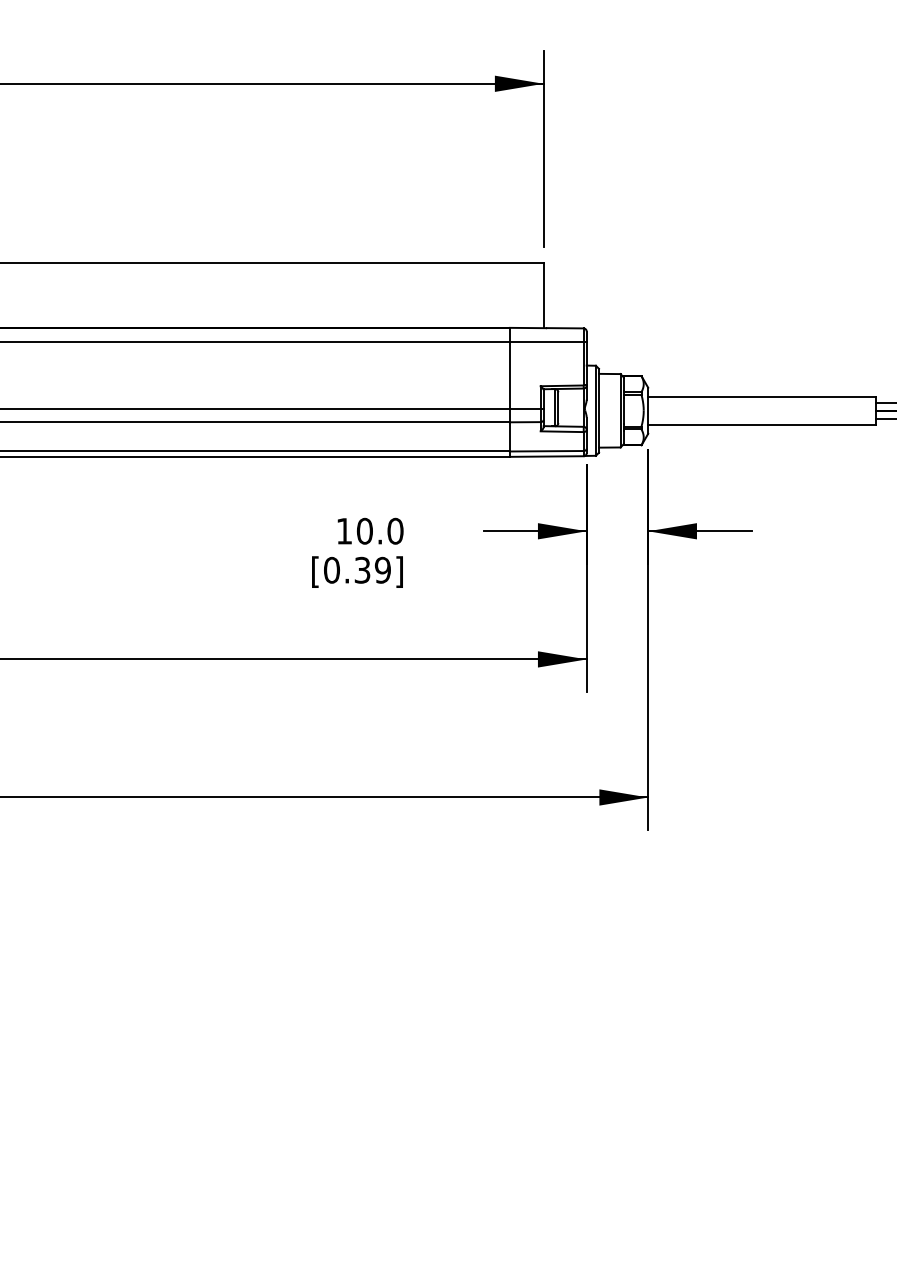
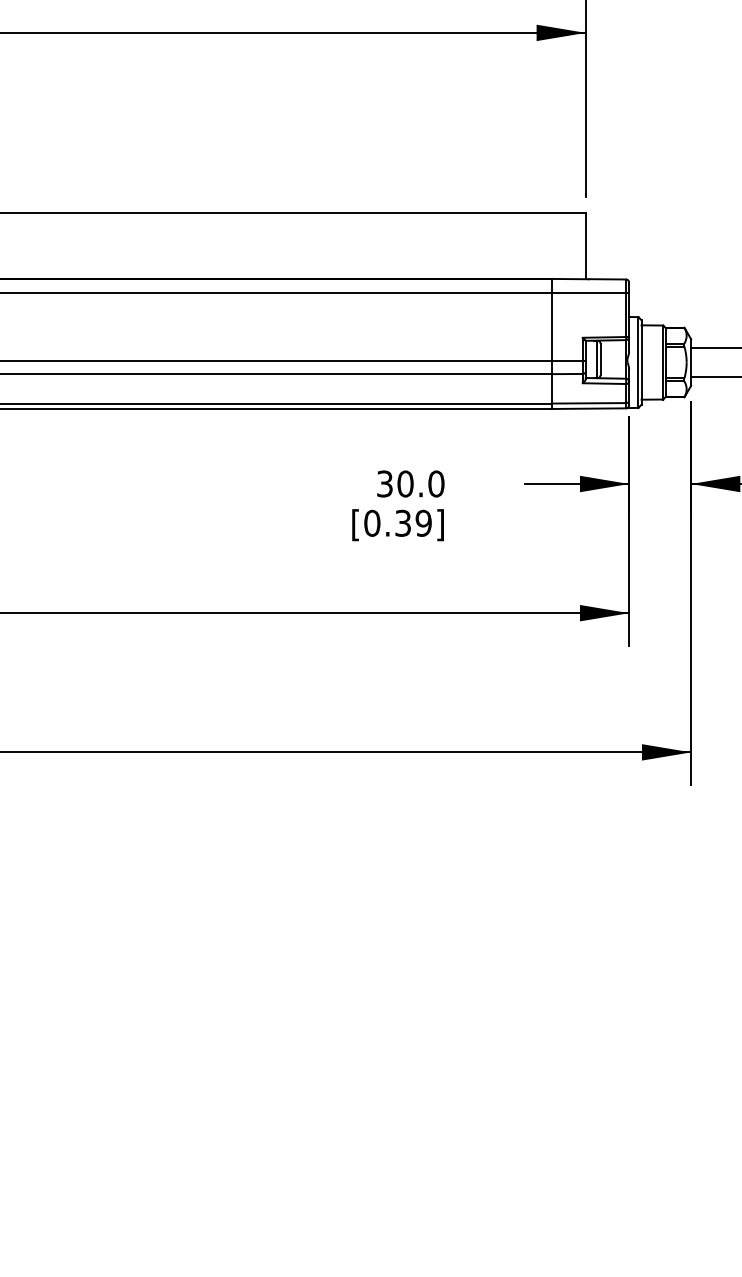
text: (344, 530) -> (384, 483), 10.0 -> 30.0

